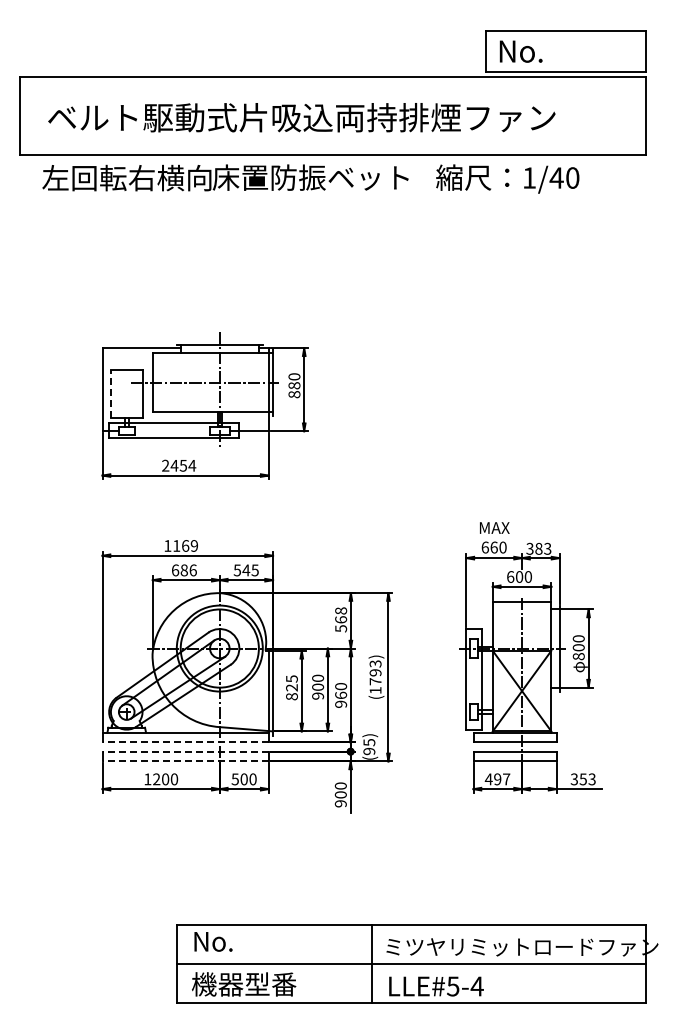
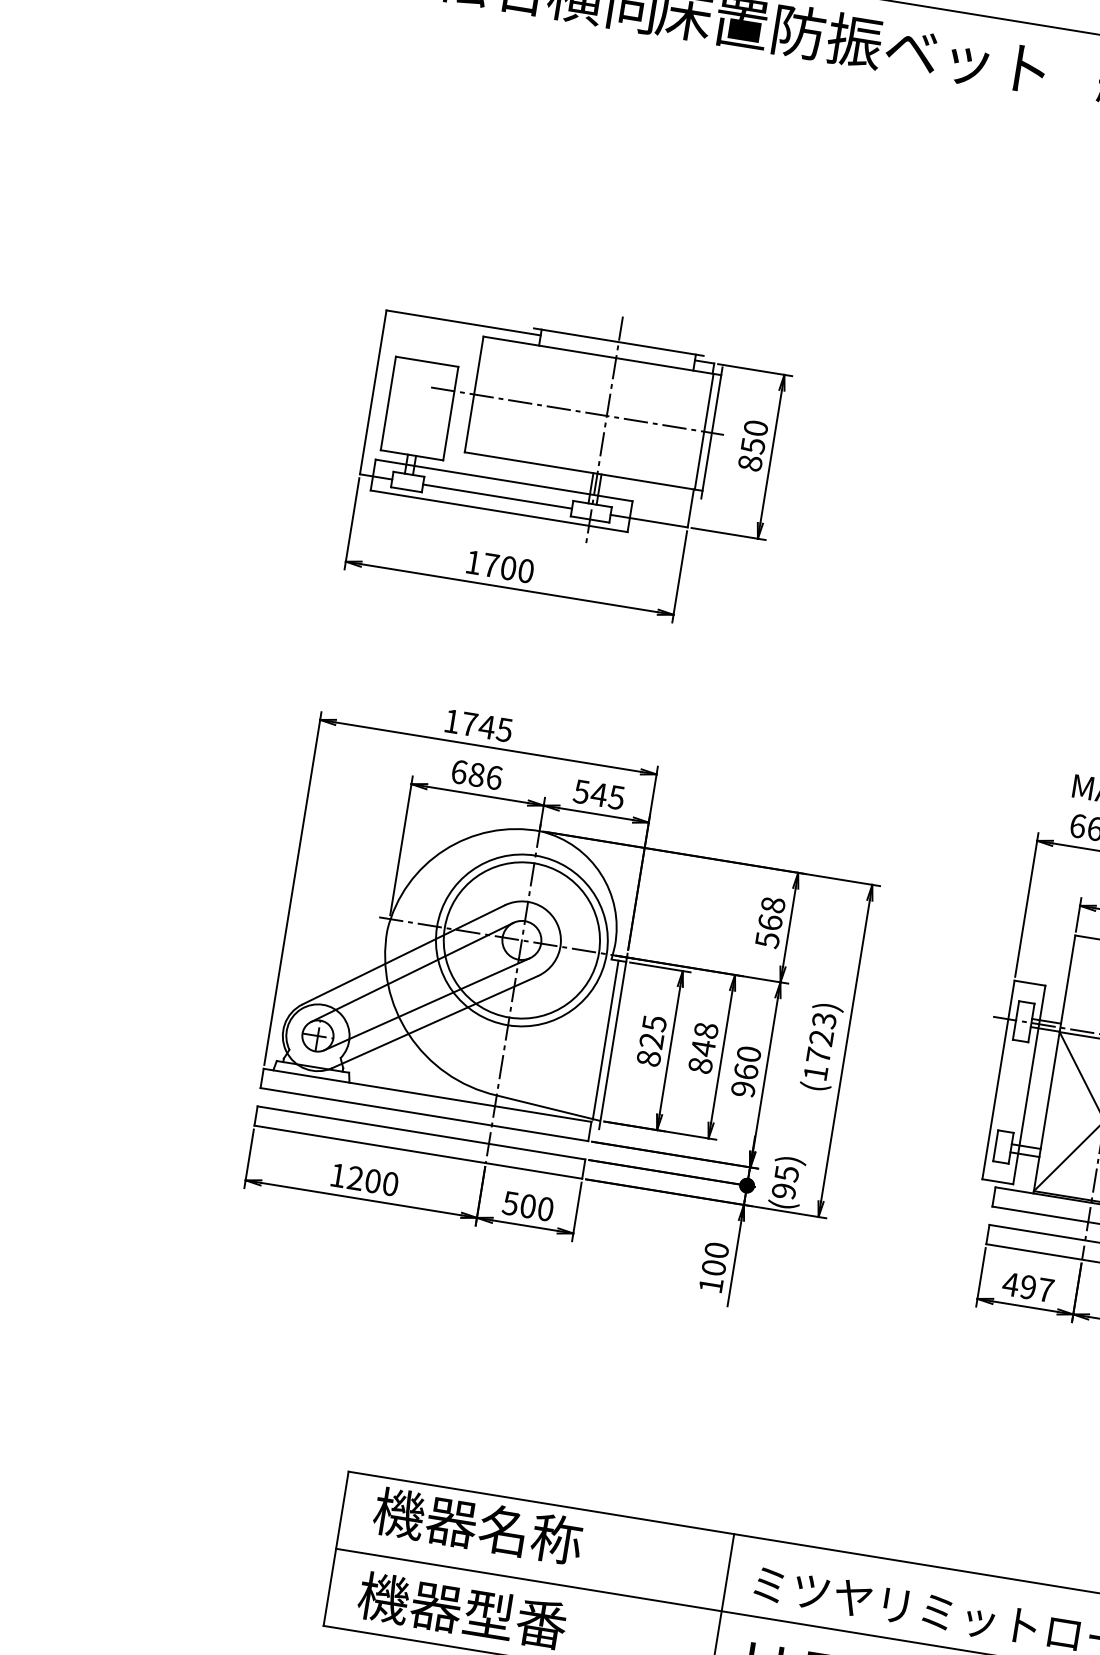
text: (294, 385) -> (753, 445), 880 -> 850
line: (110, 394) -> (387, 404), dashed -> solid
line: (172, 431) -> (497, 497), added
text: (179, 465) -> (500, 566), 2454 -> 1700
text: (185, 545) -> (487, 726), 1169 -> 1745
text: (375, 672) -> (821, 1037), (1793) -> (1723)
text: (318, 686) -> (704, 1046), 900 -> 848
line: (185, 742) -> (424, 1114), dashed -> solid
line: (185, 751) -> (421, 1132), dashed -> solid
line: (185, 761) -> (418, 1152), dashed -> solid
text: (340, 803) -> (710, 1284), 900 -> 100
text: (244, 941) -> (476, 1526), No. -> 機器名称

